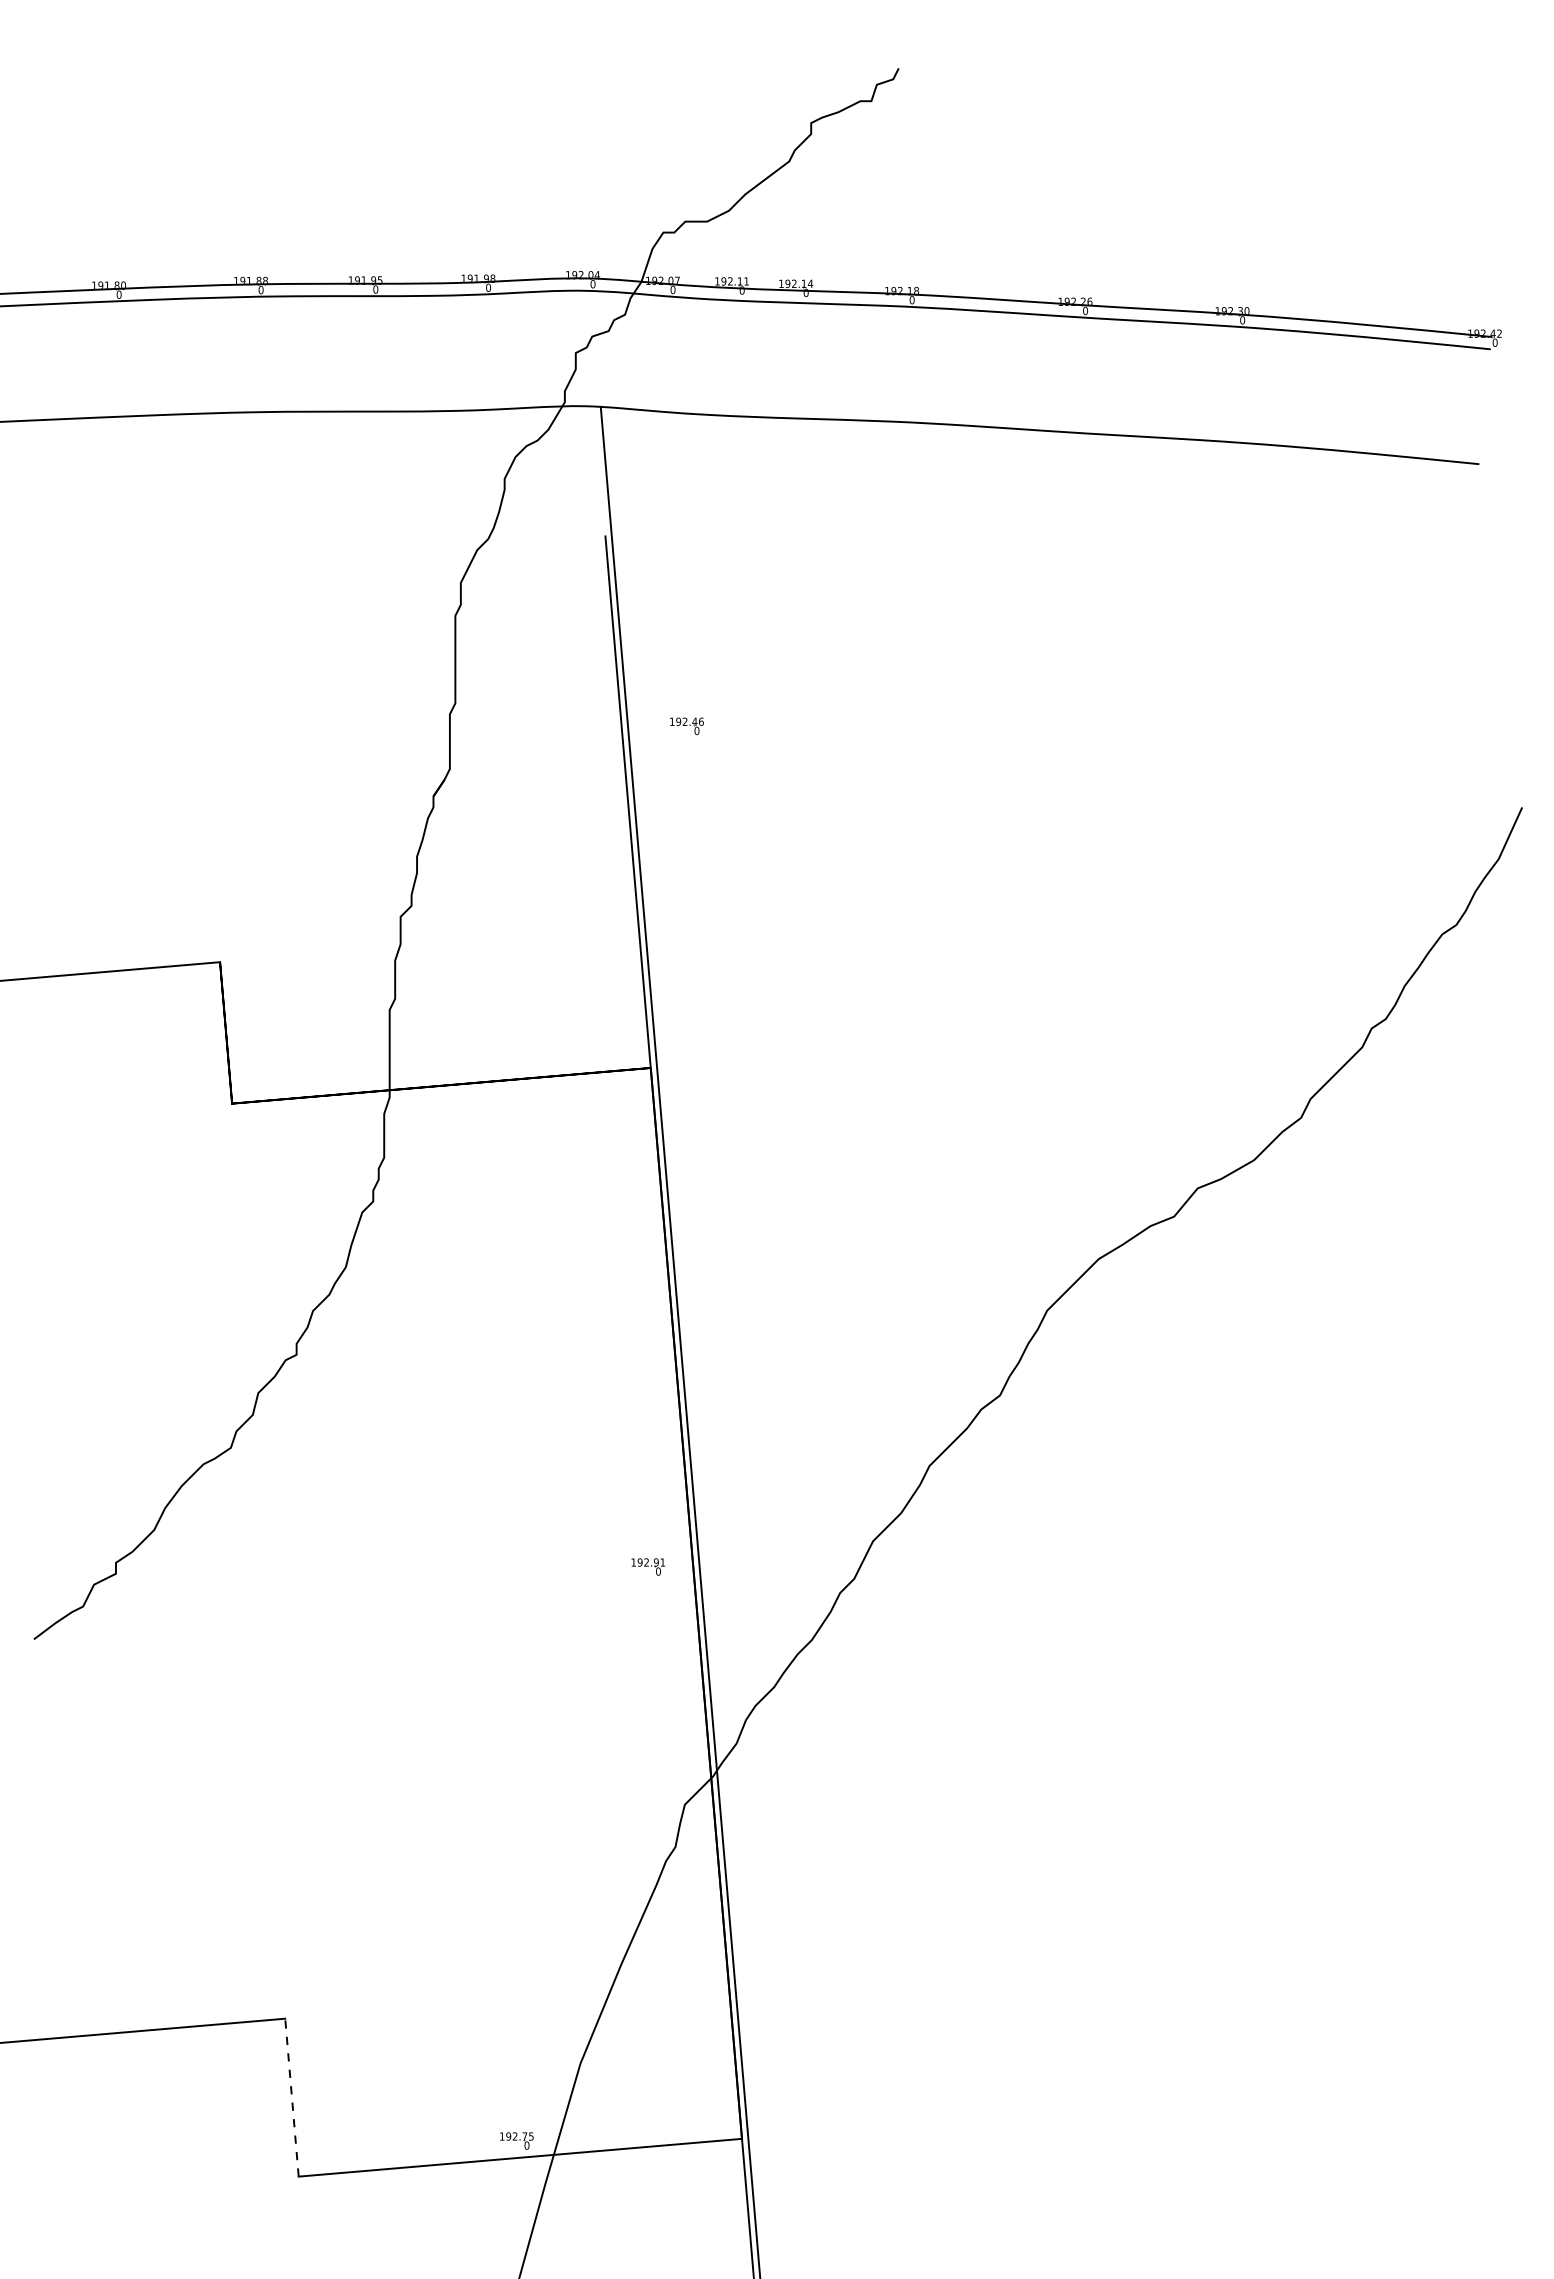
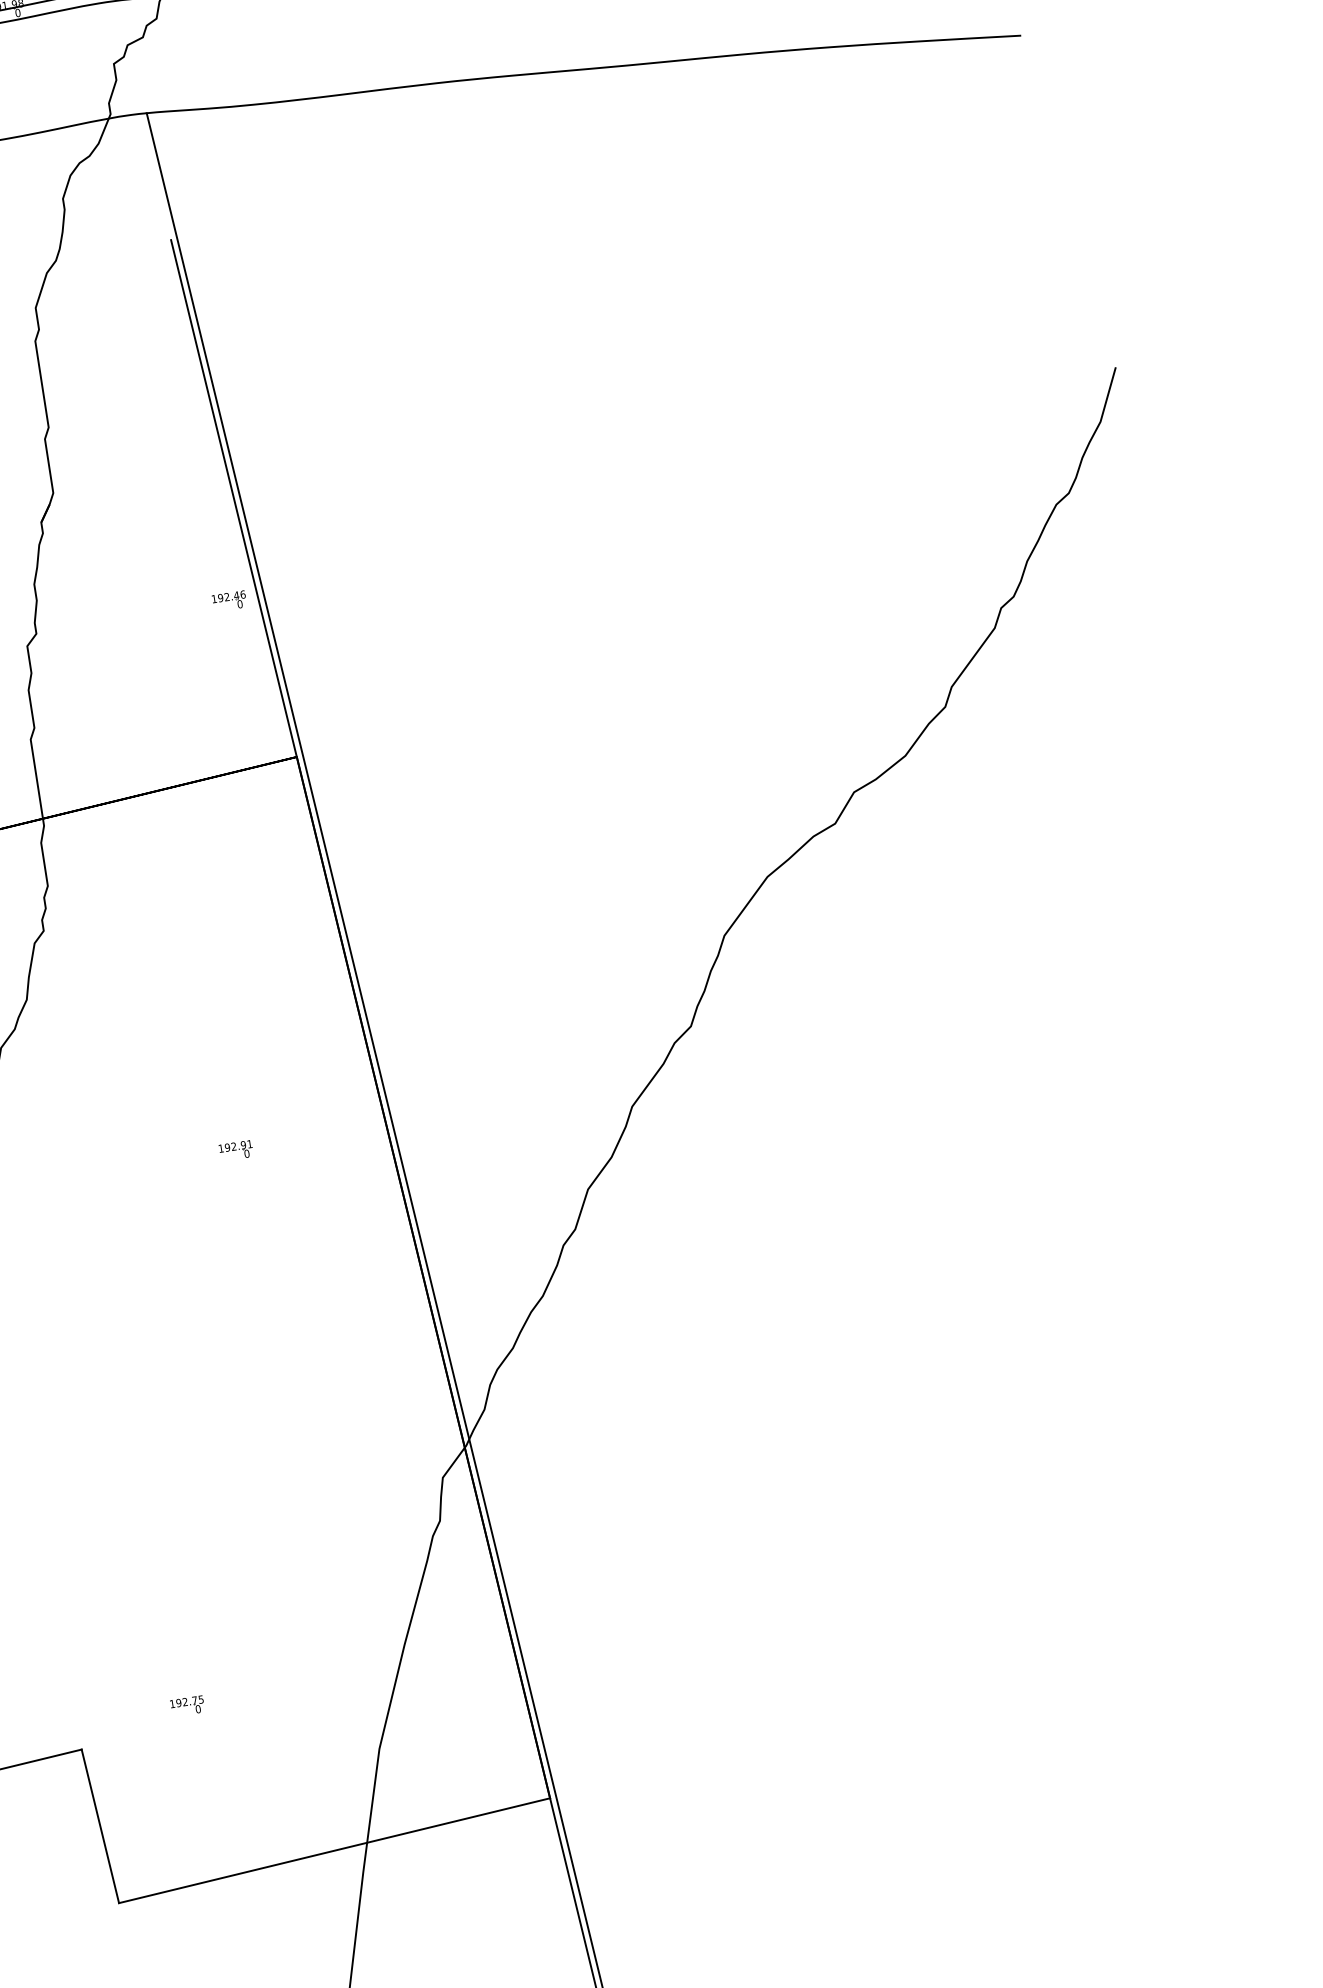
part: (686, 725) -> (228, 600), moved
part: (648, 1566) -> (236, 1150), moved
line: (291, 2097) -> (99, 1826), dashed -> solid
part: (516, 2140) -> (187, 1705), moved

